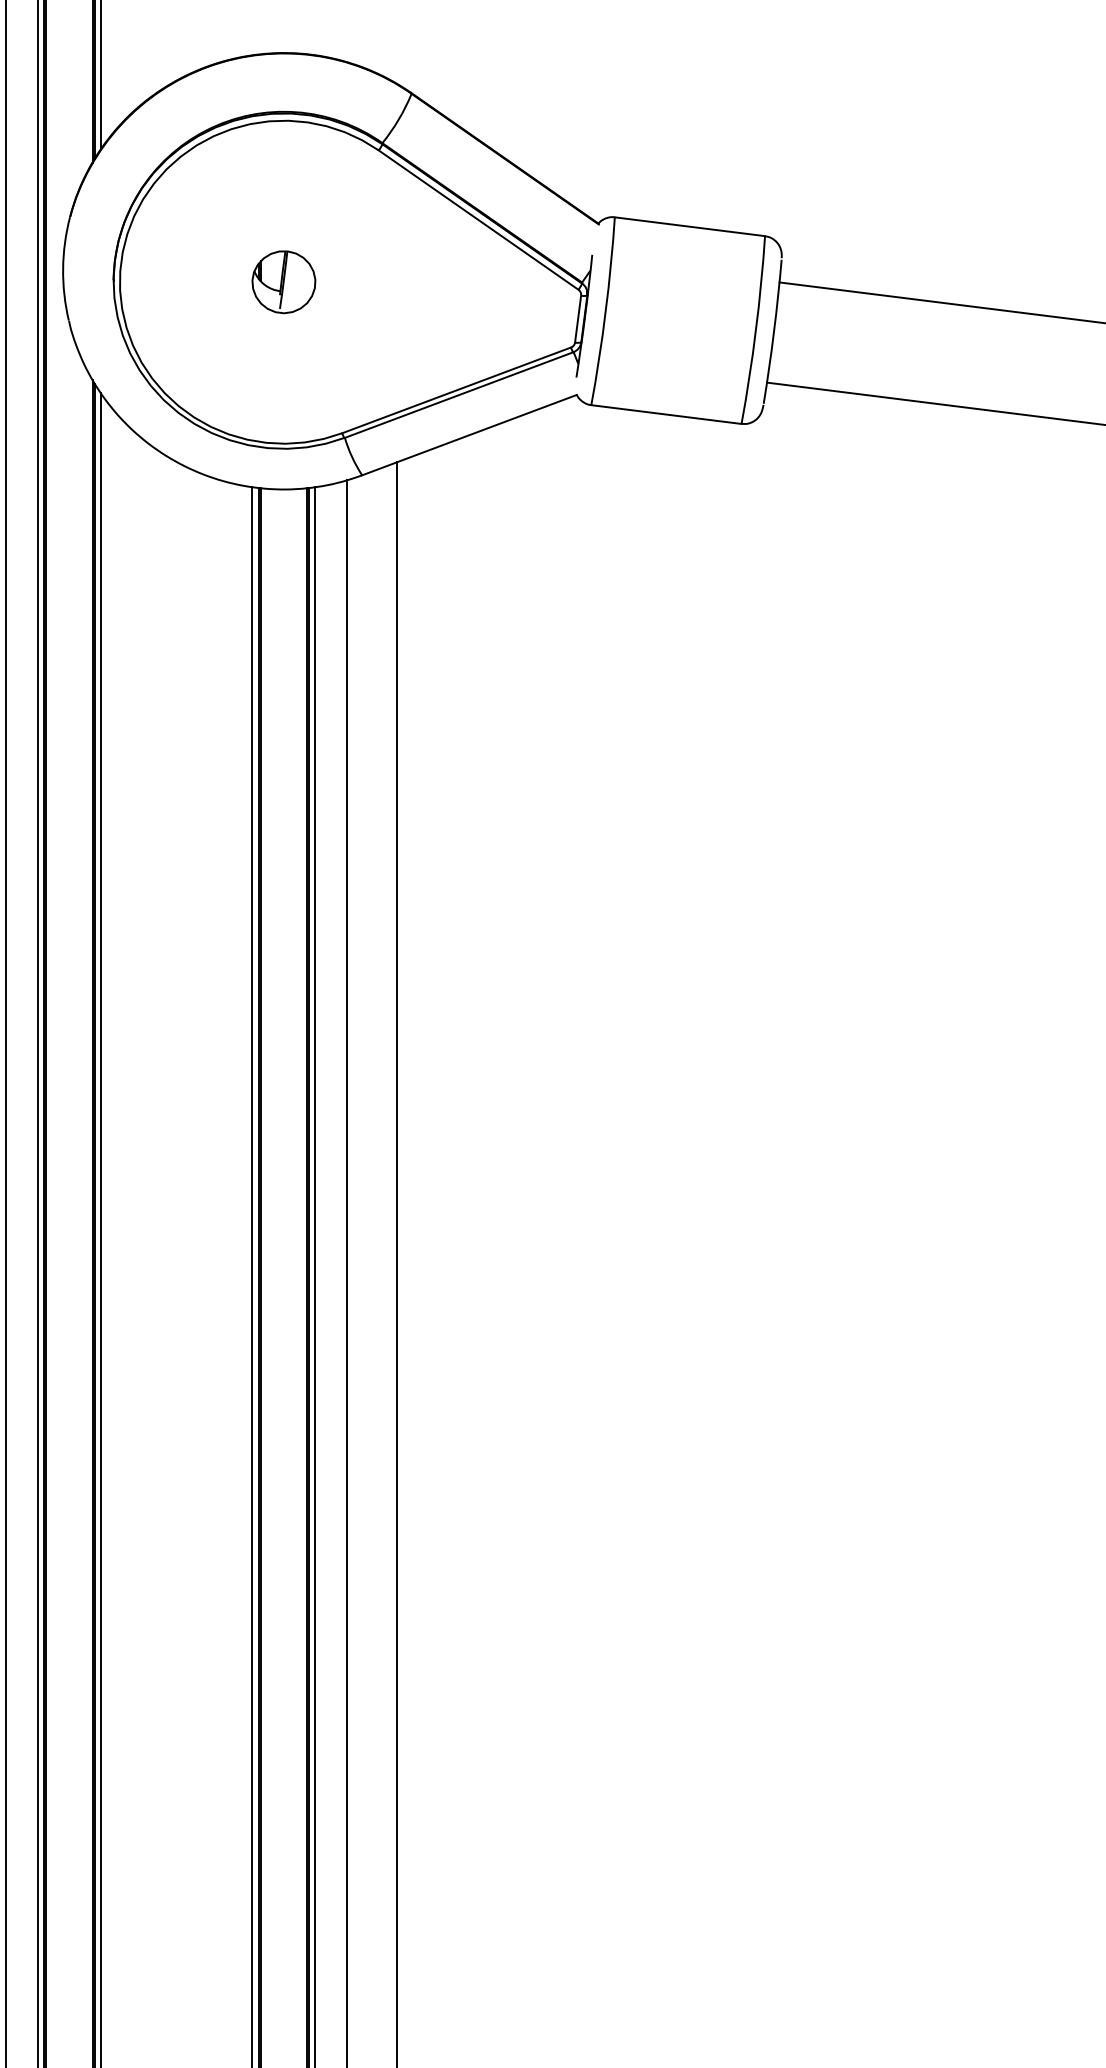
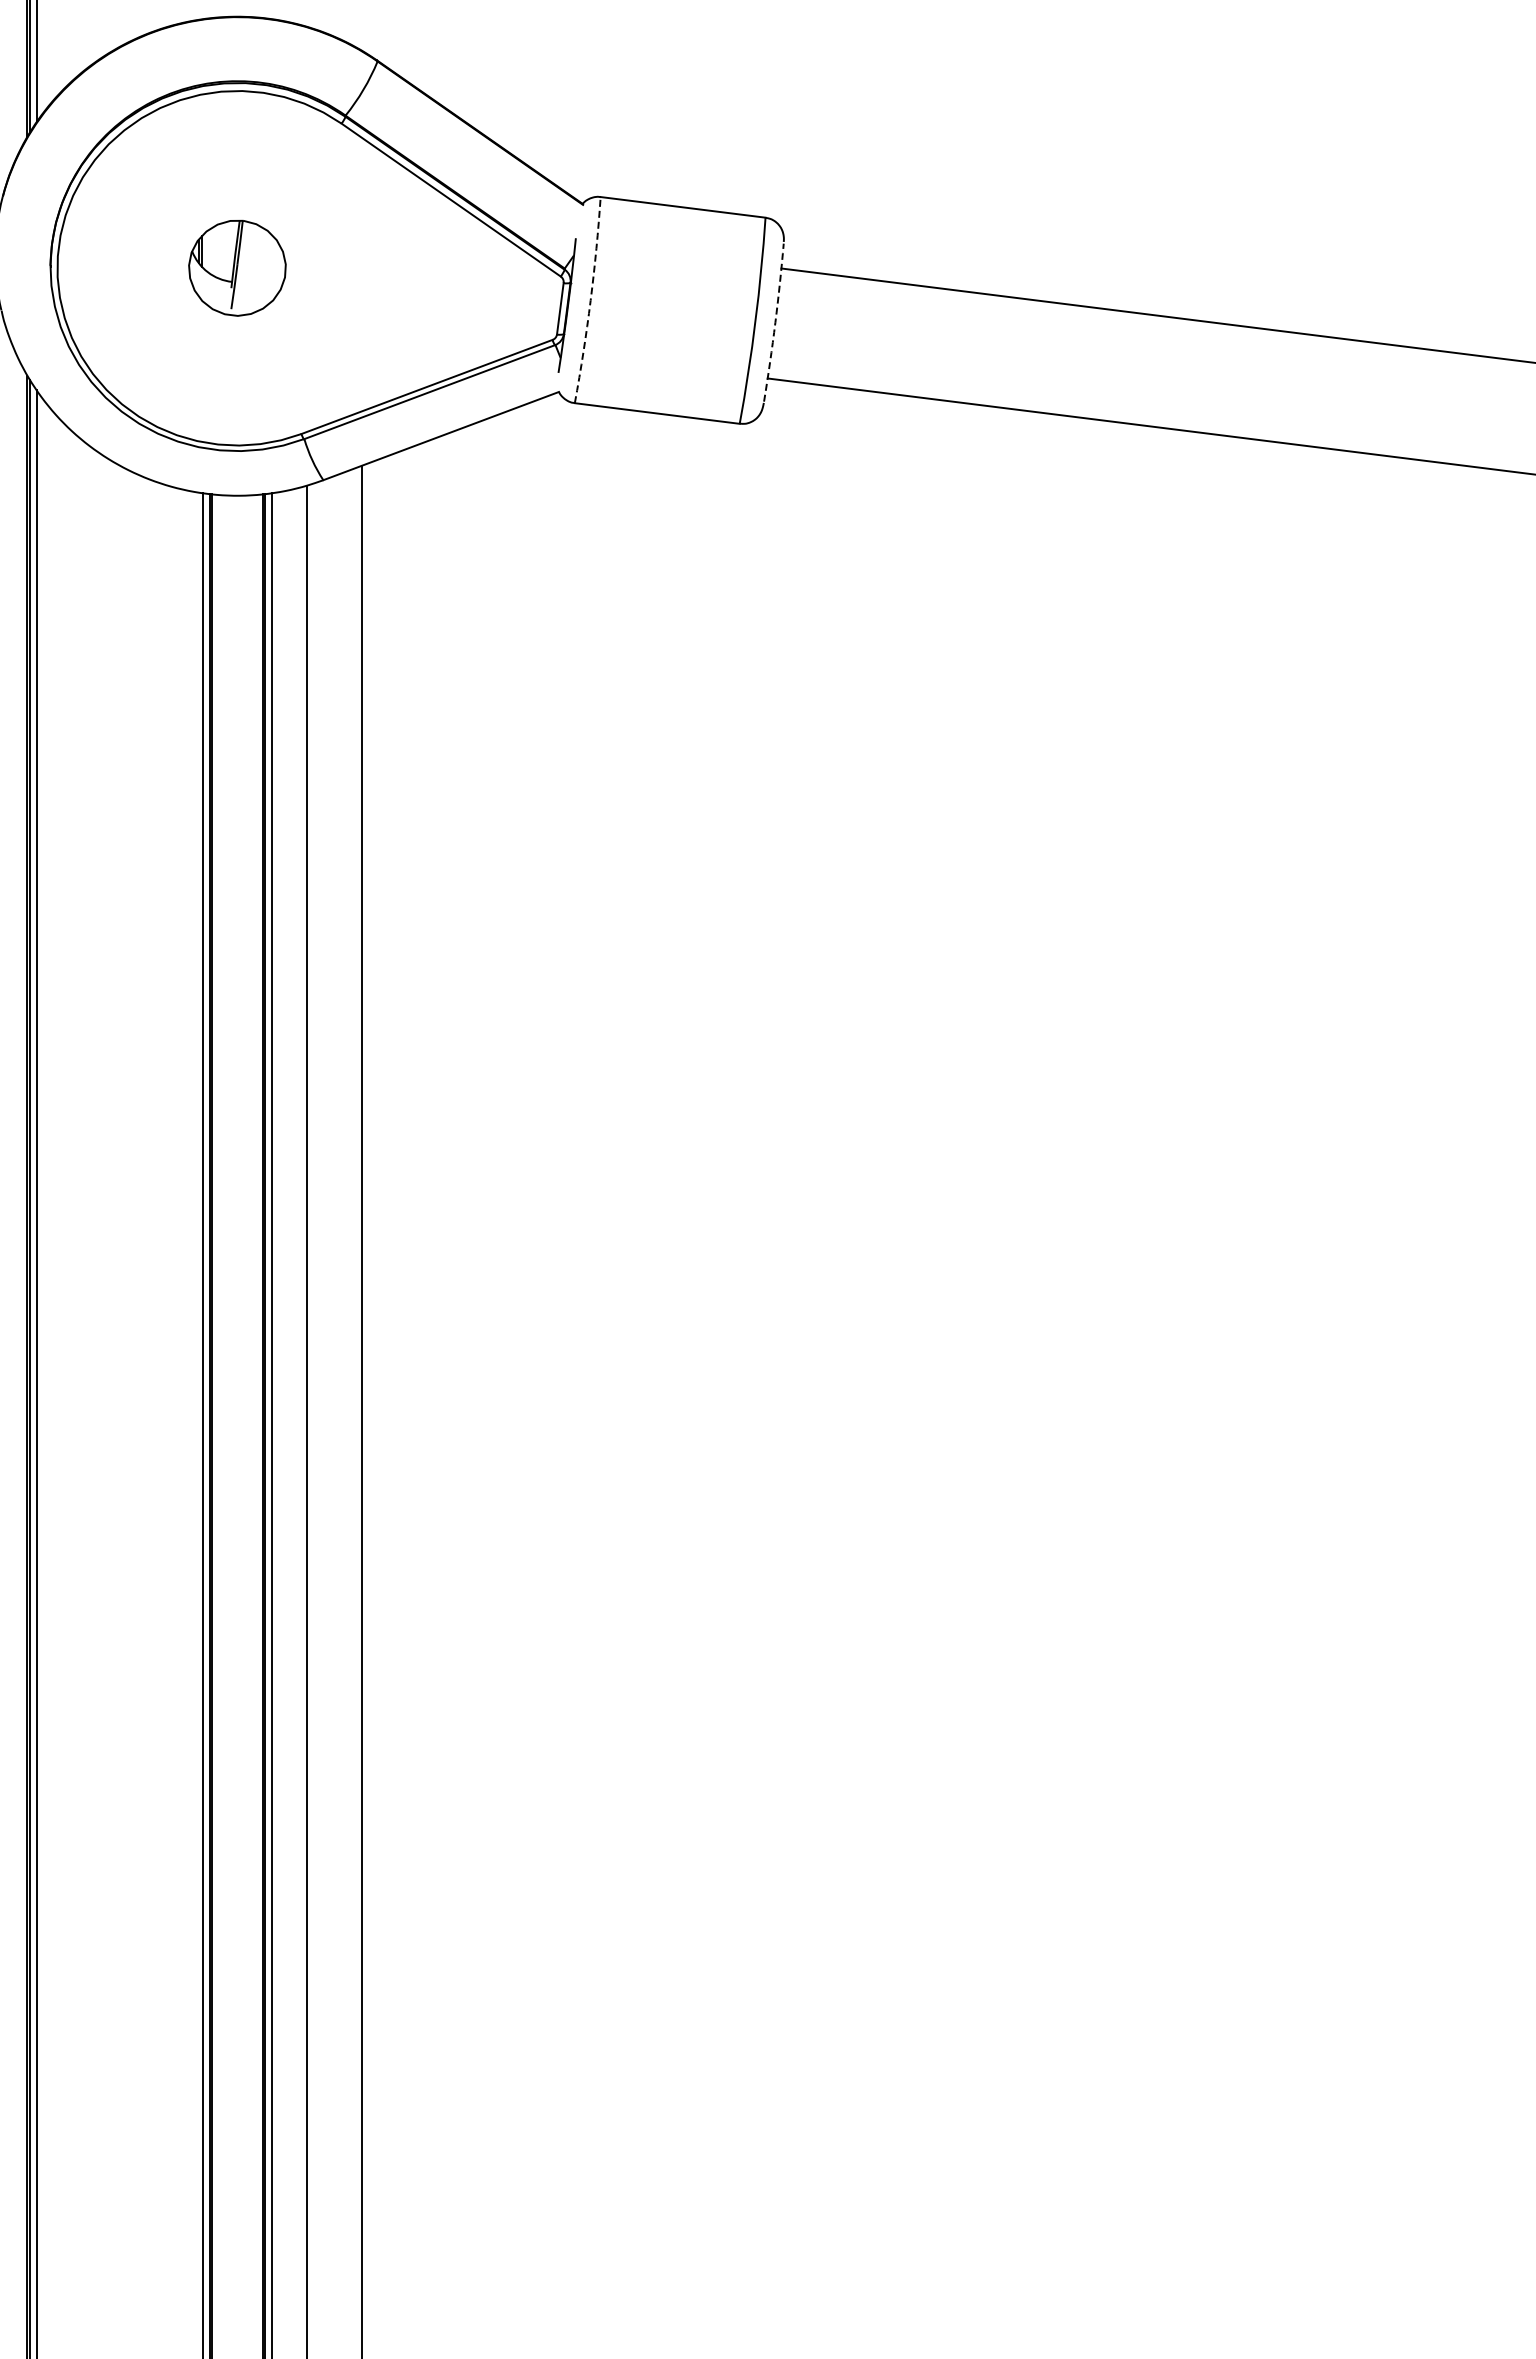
part: (283, 282) -> (237, 268), size x1.4
arc: (605, 311) -> (590, 300), solid -> dashed
arc: (774, 331) -> (775, 322), solid -> dashed

